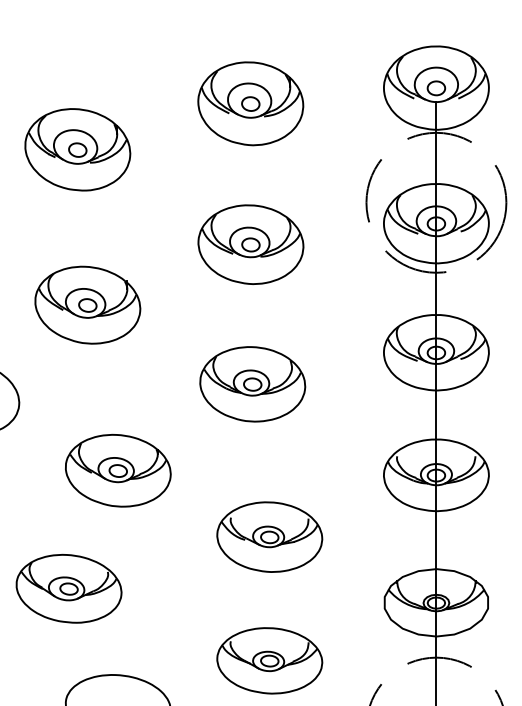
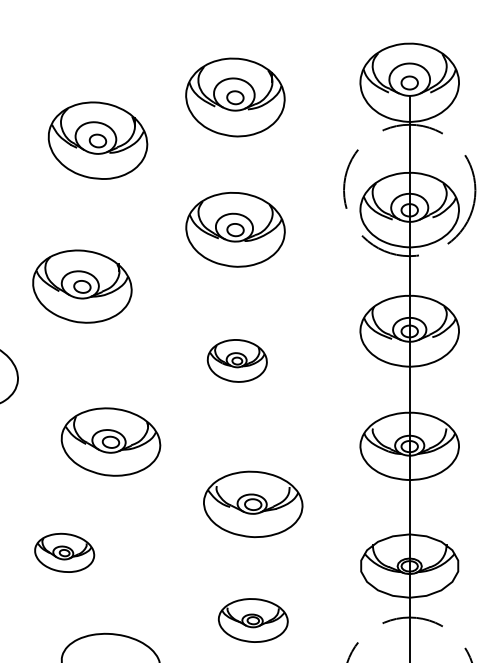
part: (77, 149) -> (97, 140), moved
part: (253, 383) -> (237, 360), size x0.6
part: (68, 588) -> (64, 552), size x0.6
part: (270, 660) -> (253, 620), size x0.7

